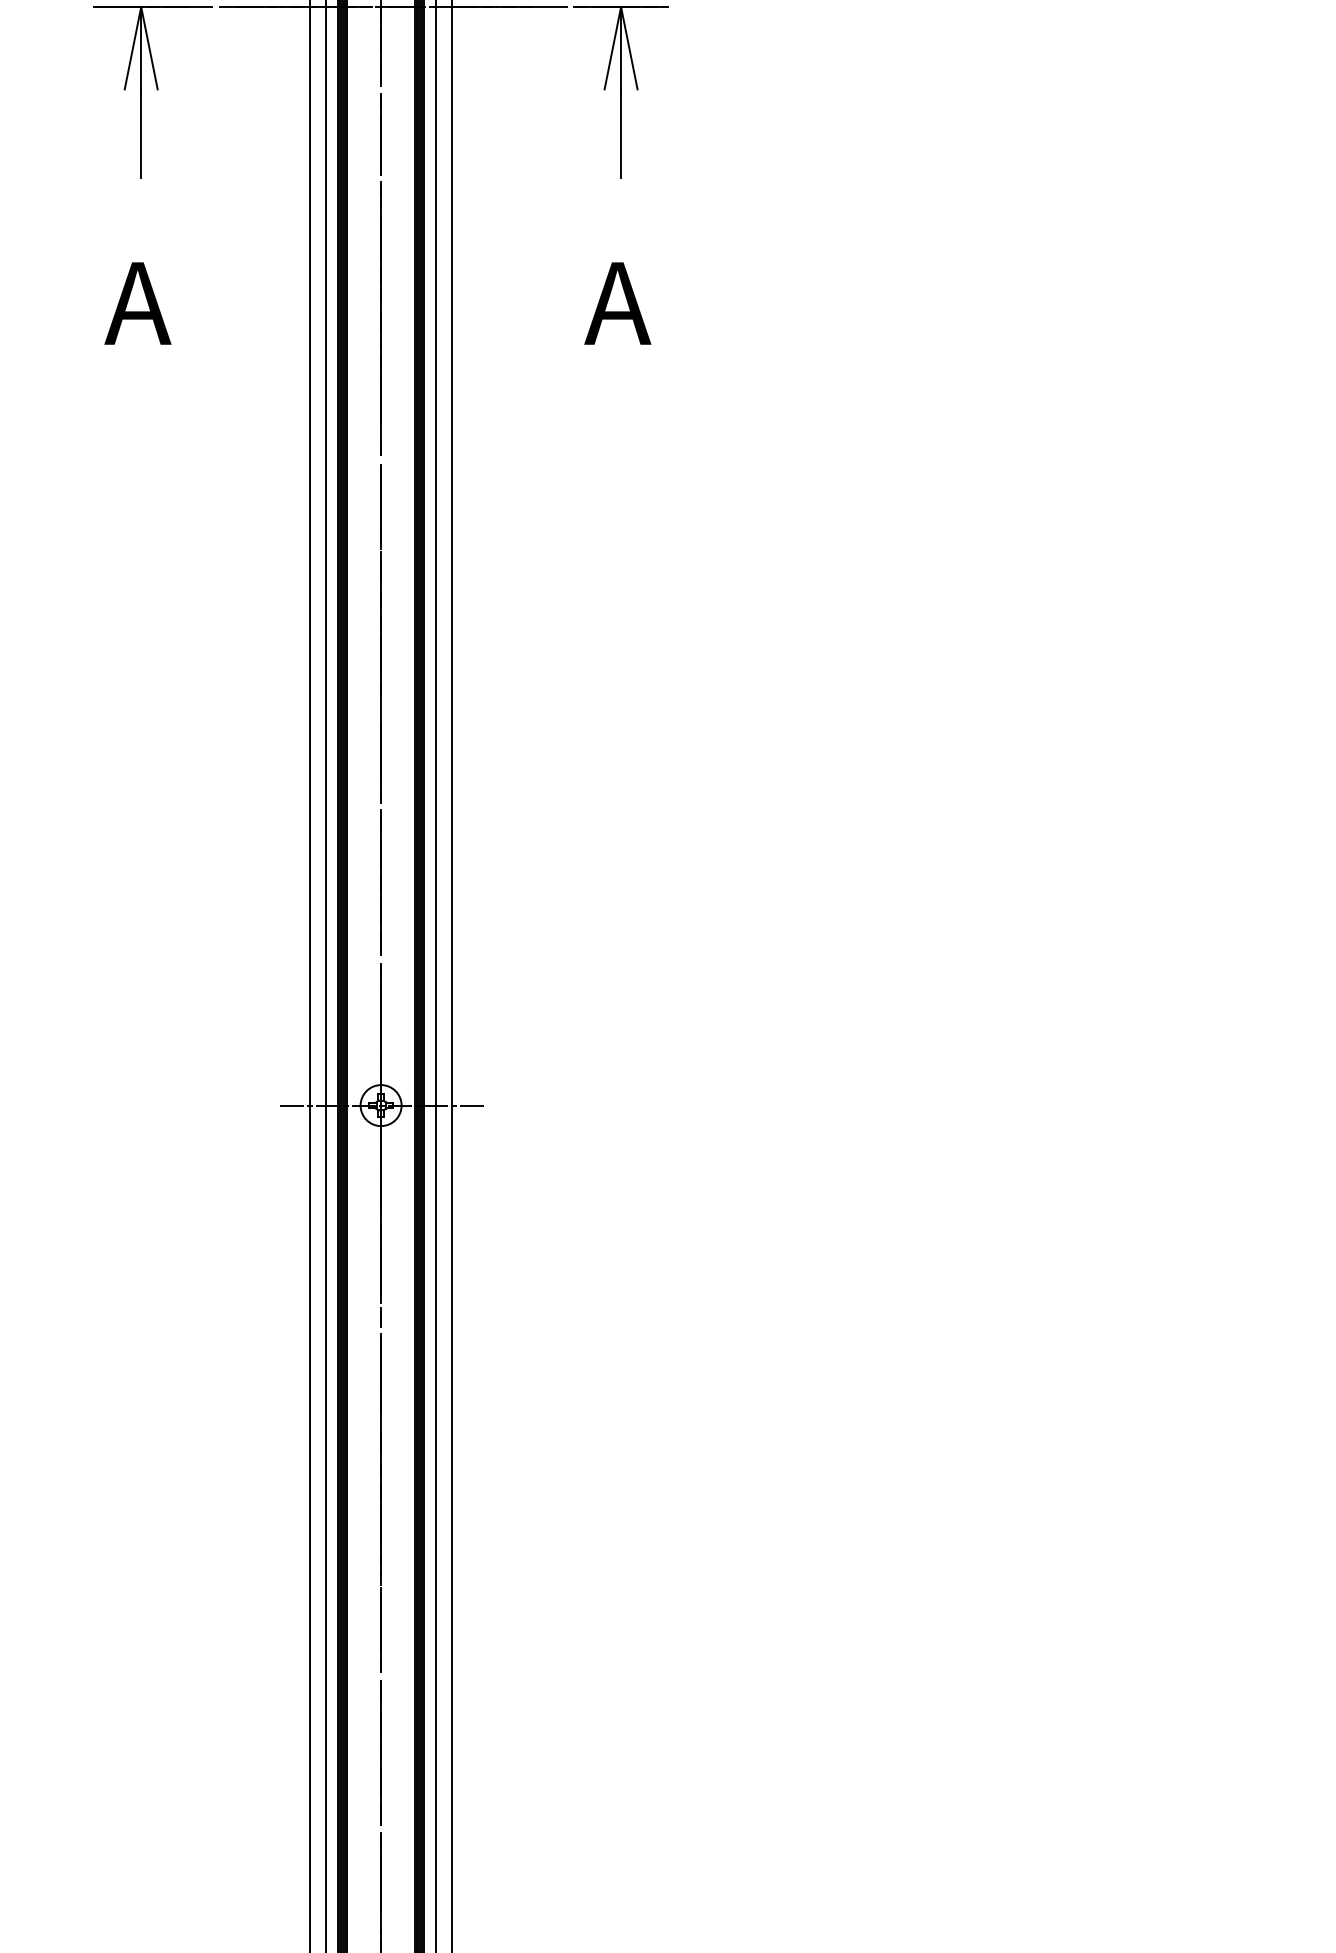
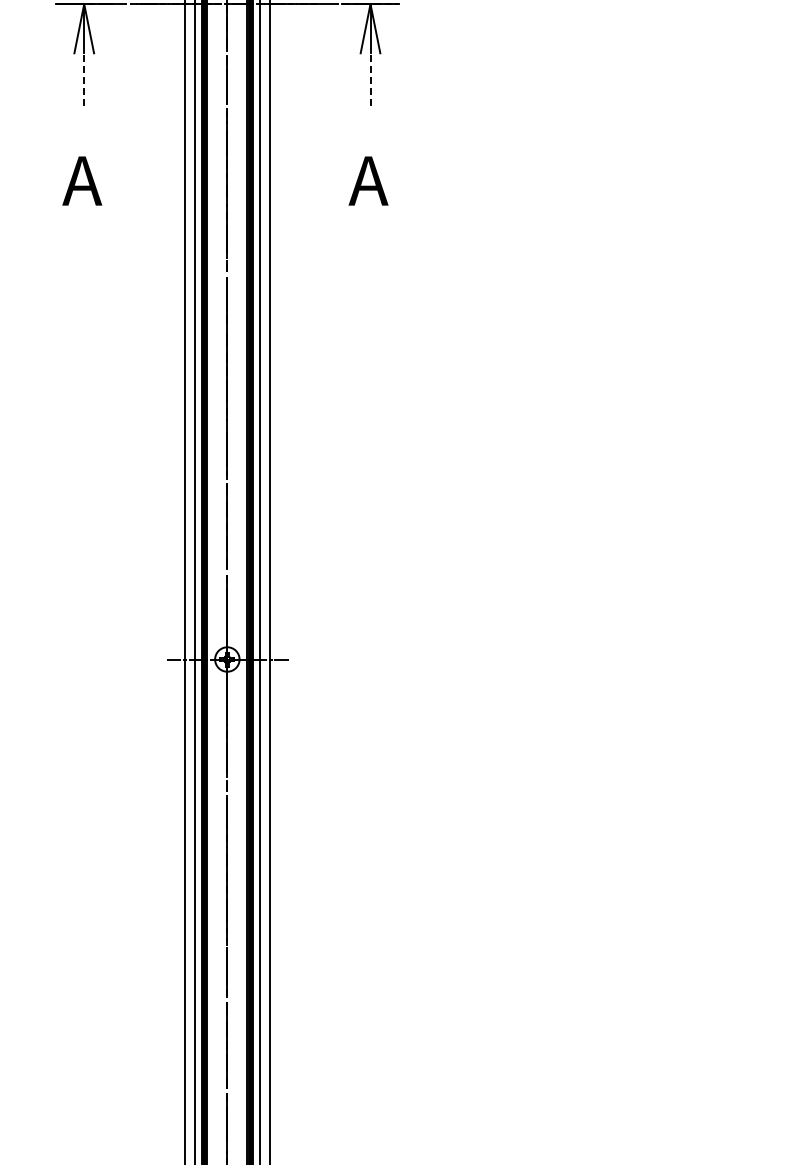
line: (141, 133) -> (84, 79), solid -> dashed
line: (621, 133) -> (370, 79), solid -> dashed

